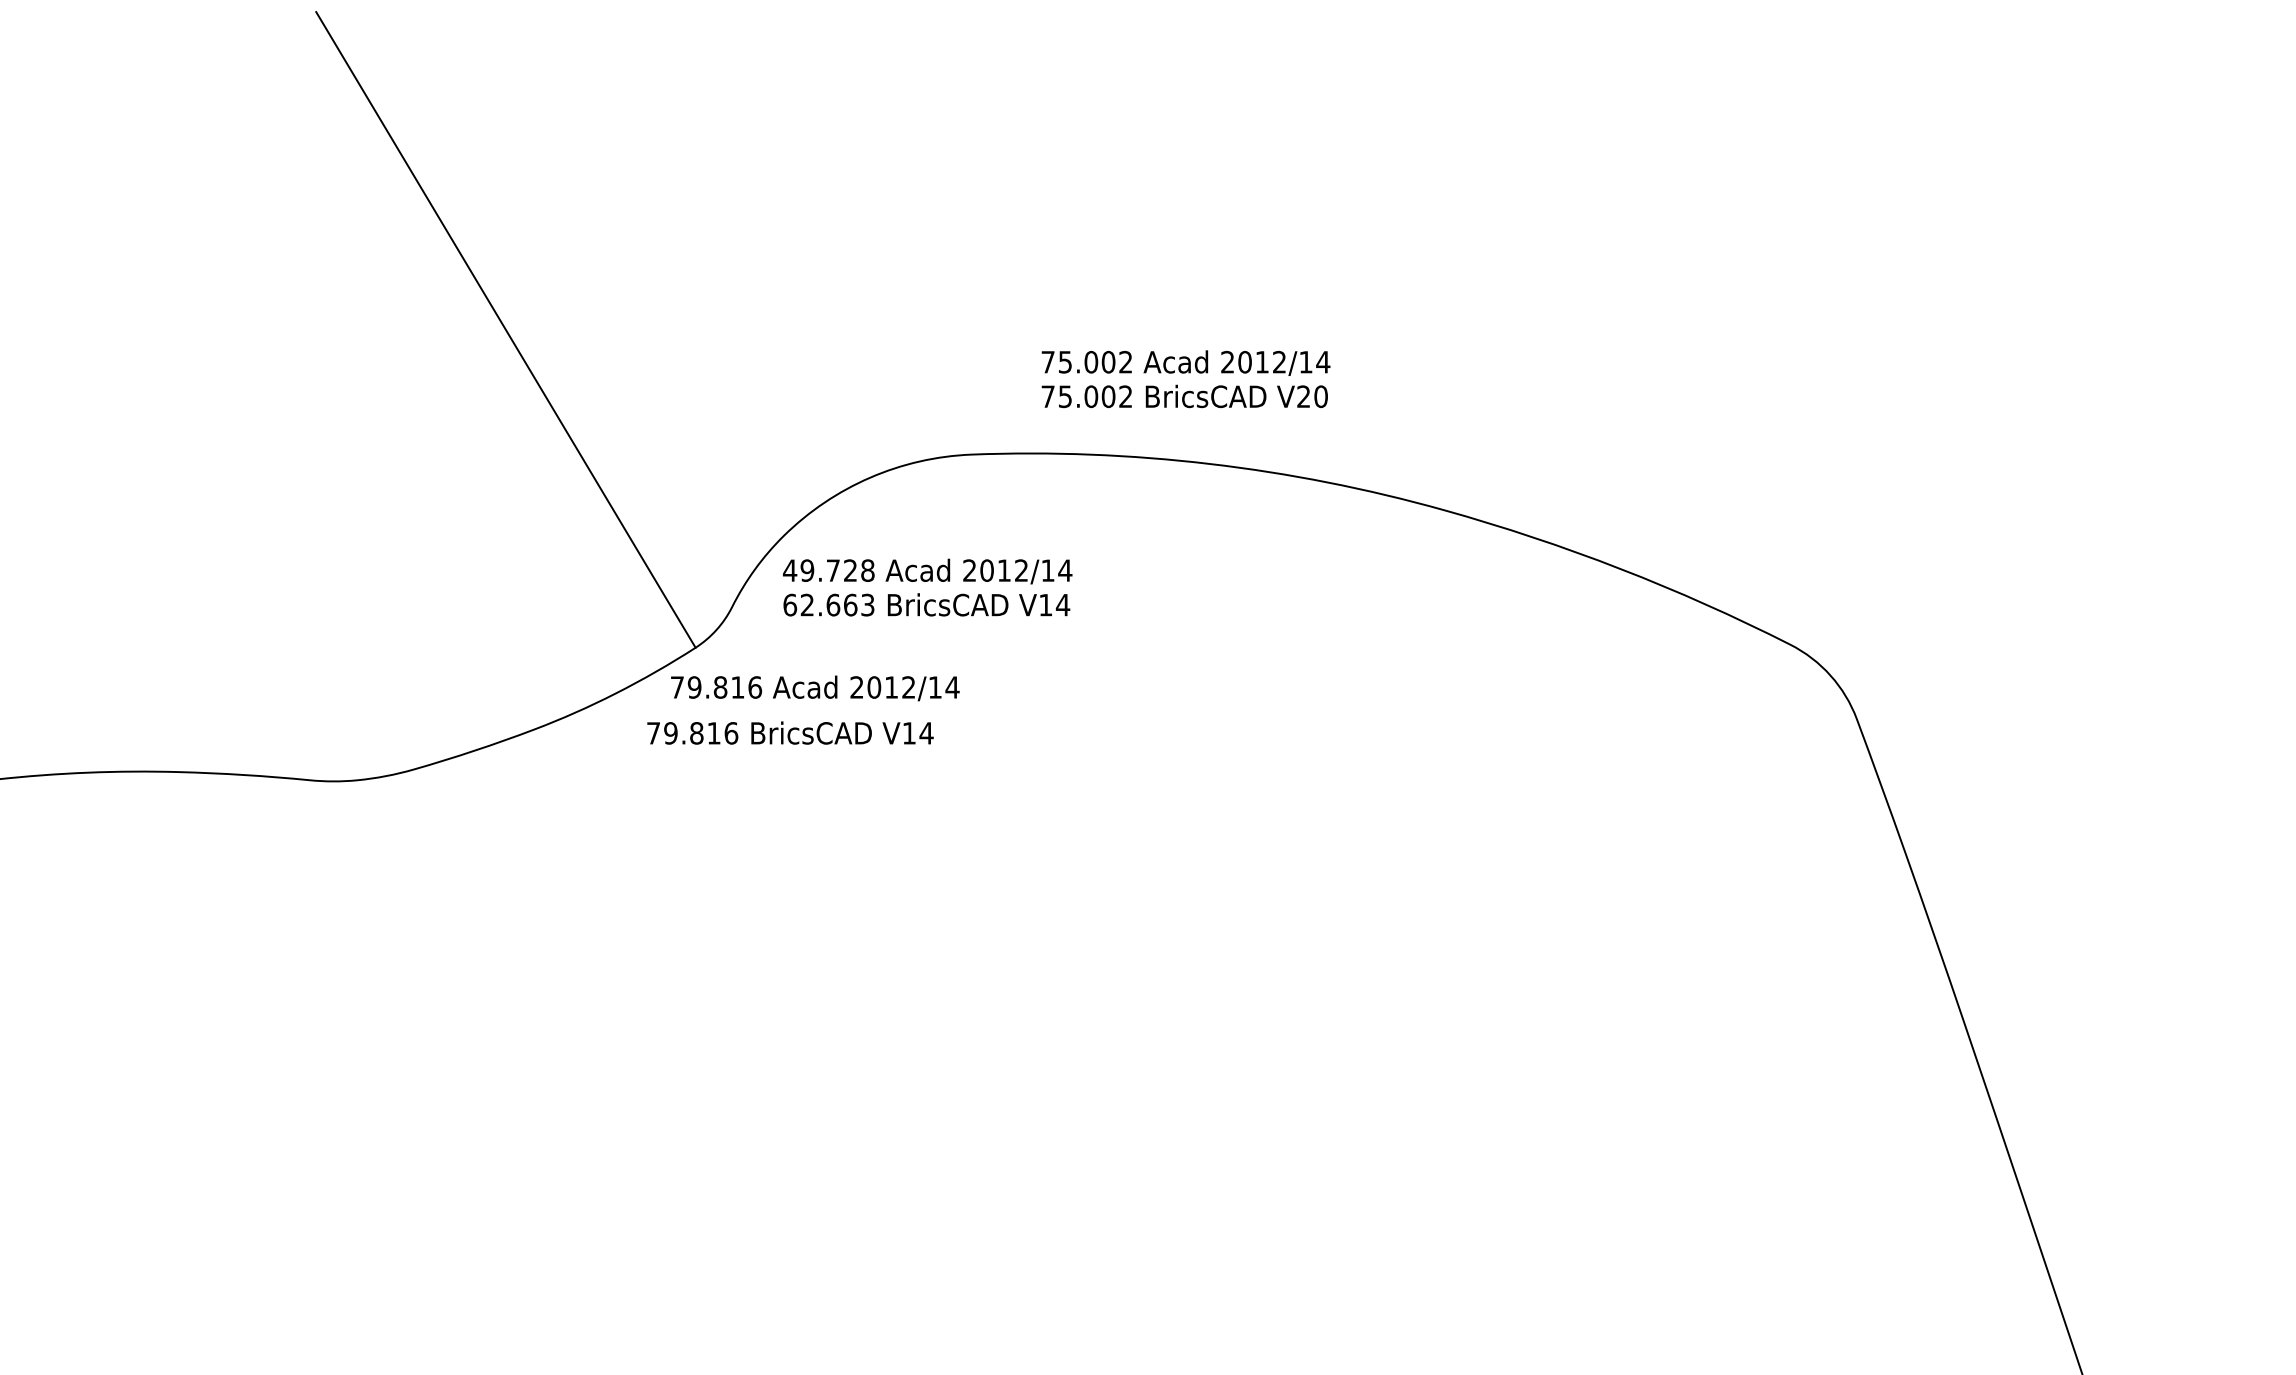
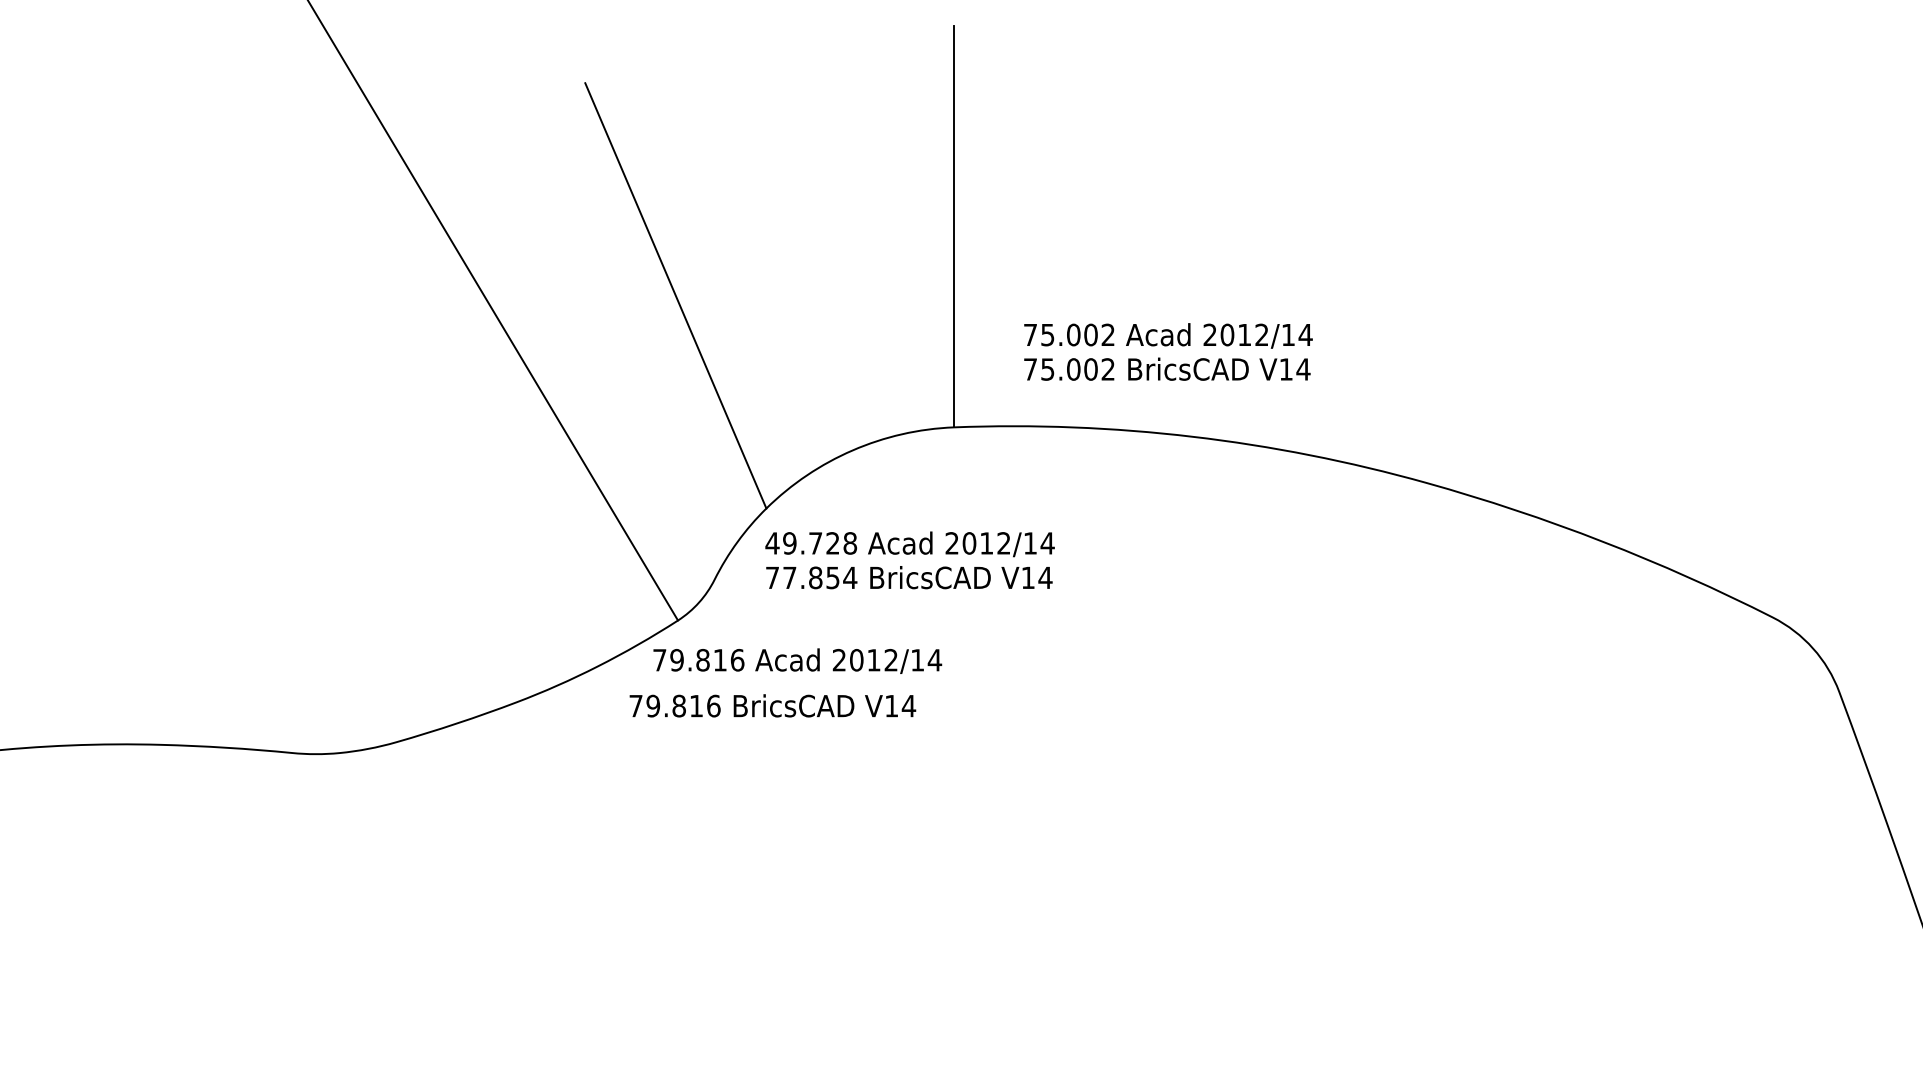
line: (971, 253) -> (953, 226), added
line: (693, 322) -> (675, 295), added
text: (1312, 396) -> (1294, 369), V20 -> V14
text: (828, 604) -> (810, 577), 62.663 -> 77.854

